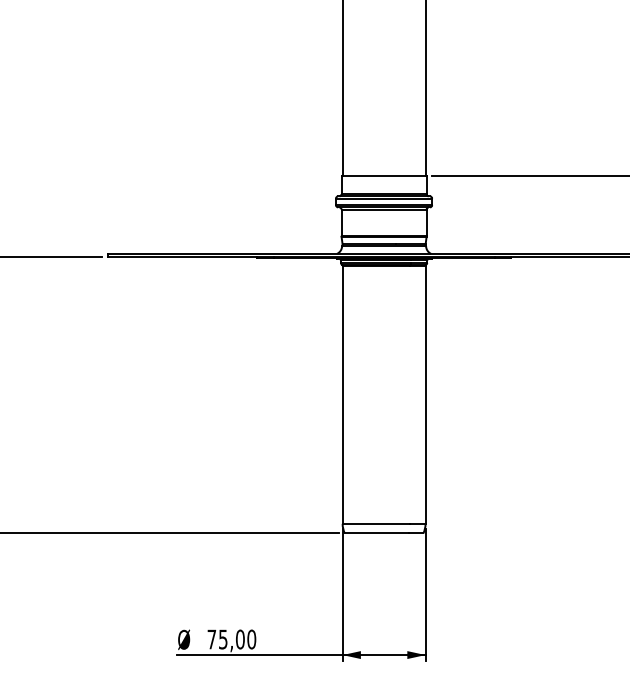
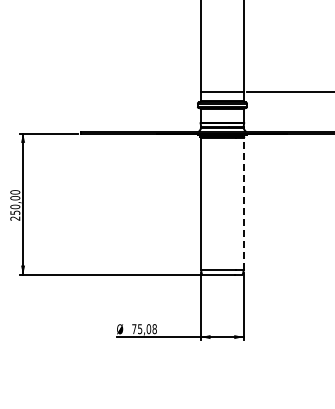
line: (425, 395) -> (243, 204), solid -> dashed
text: (251, 638) -> (154, 328), 75,00 -> 75,08

